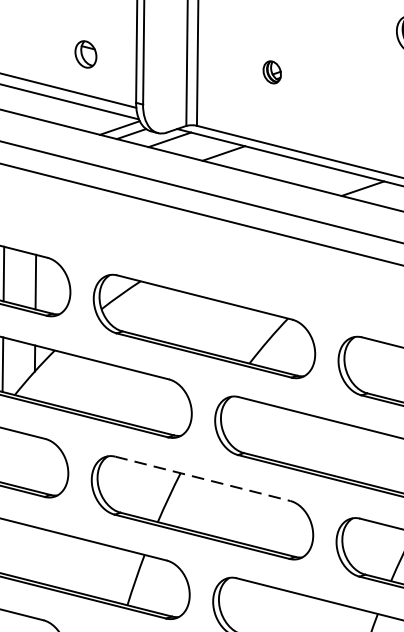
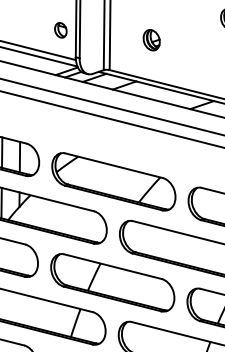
part: (85, 54) -> (60, 30), moved
part: (272, 72) -> (151, 40), size x1.67
line: (203, 478) -> (113, 266), dashed -> solid

